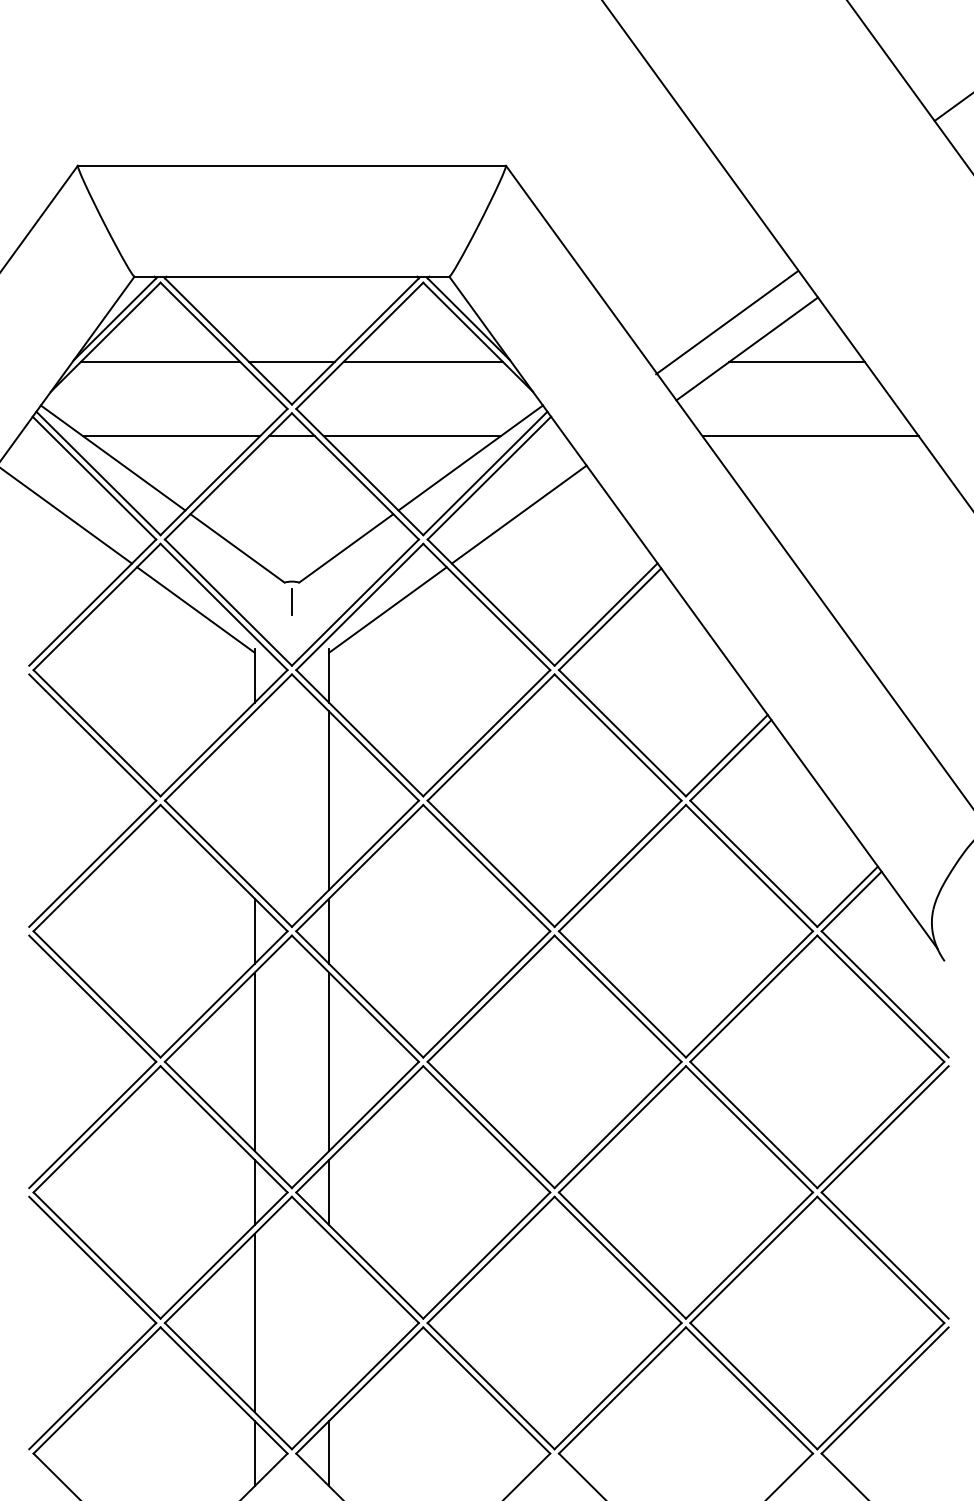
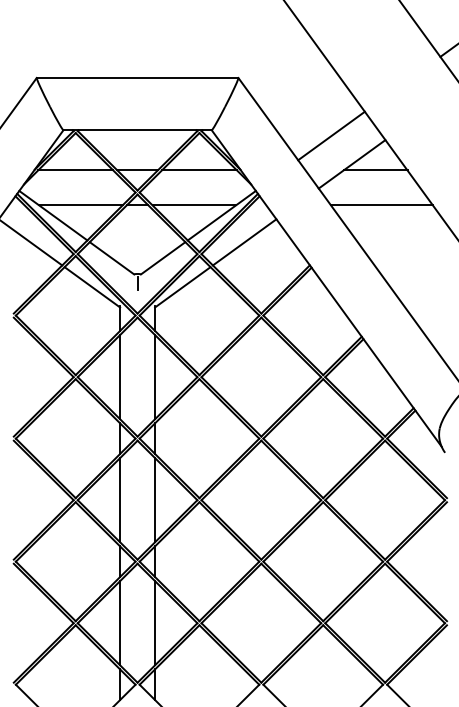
line: (726, 321) -> (331, 135), moved
line: (255, 801) -> (120, 377), added
line: (329, 1323) -> (155, 623), added

